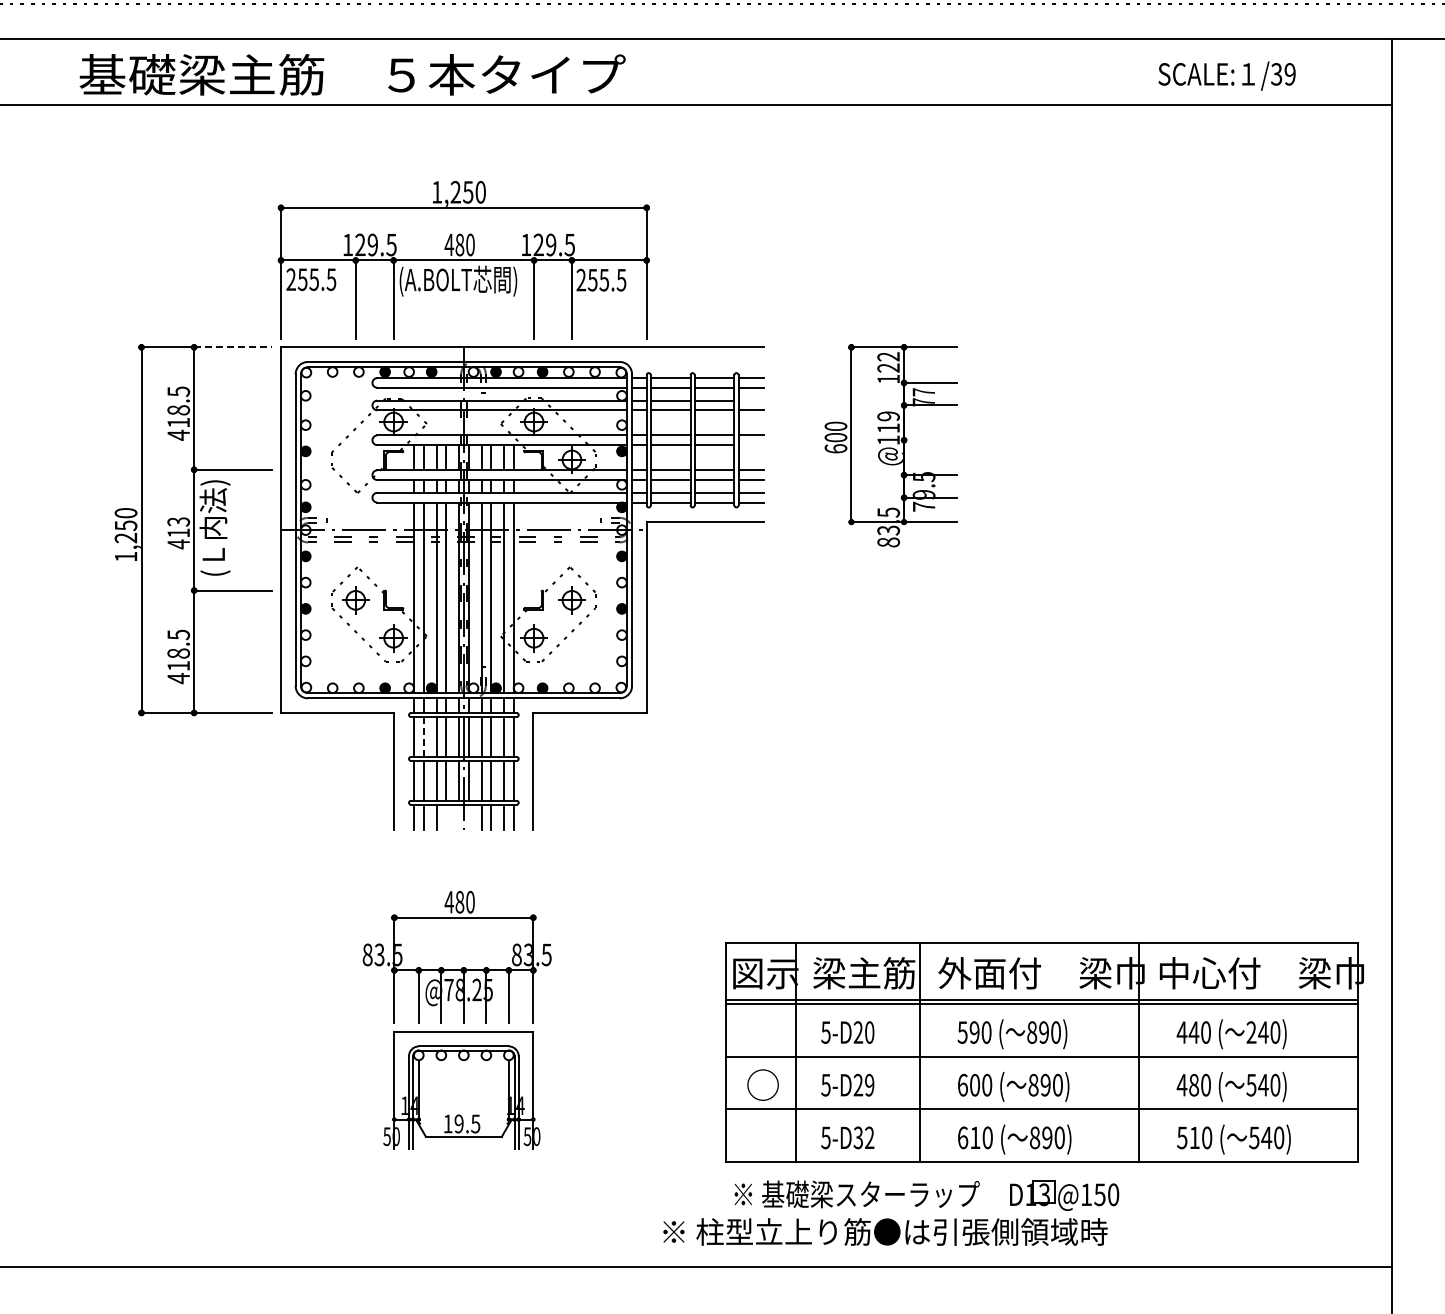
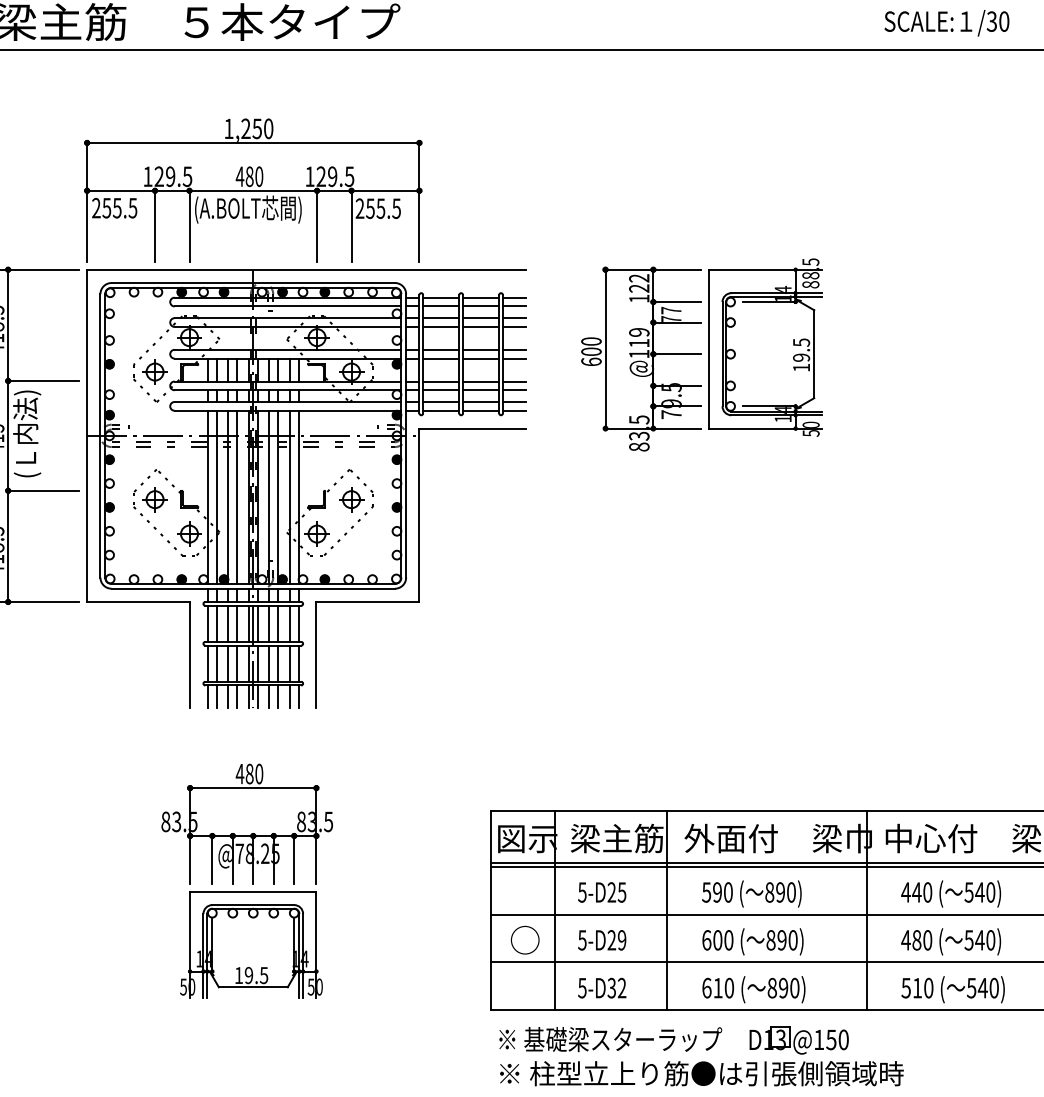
text: (1289, 74) -> (1003, 21), /39 -> /30
line: (233, 347) -> (43, 269), dashed -> solid
line: (750, 400) -> (513, 318), added
part: (1027, 433) -> (765, 348), added
line: (930, 440) -> (677, 354), added
line: (750, 445) -> (513, 358), added
part: (355, 459) -> (154, 371), added
line: (423, 736) -> (216, 623), dashed -> solid
line: (446, 816) -> (237, 696), added
line: (459, 816) -> (249, 696), added
line: (468, 816) -> (257, 696), added
text: (869, 1032) -> (621, 892), 5-D20 -> 5-D25
text: (1251, 1032) -> (969, 892), 240) -> 540)
text: (885, 1231) -> (701, 1073), moved

